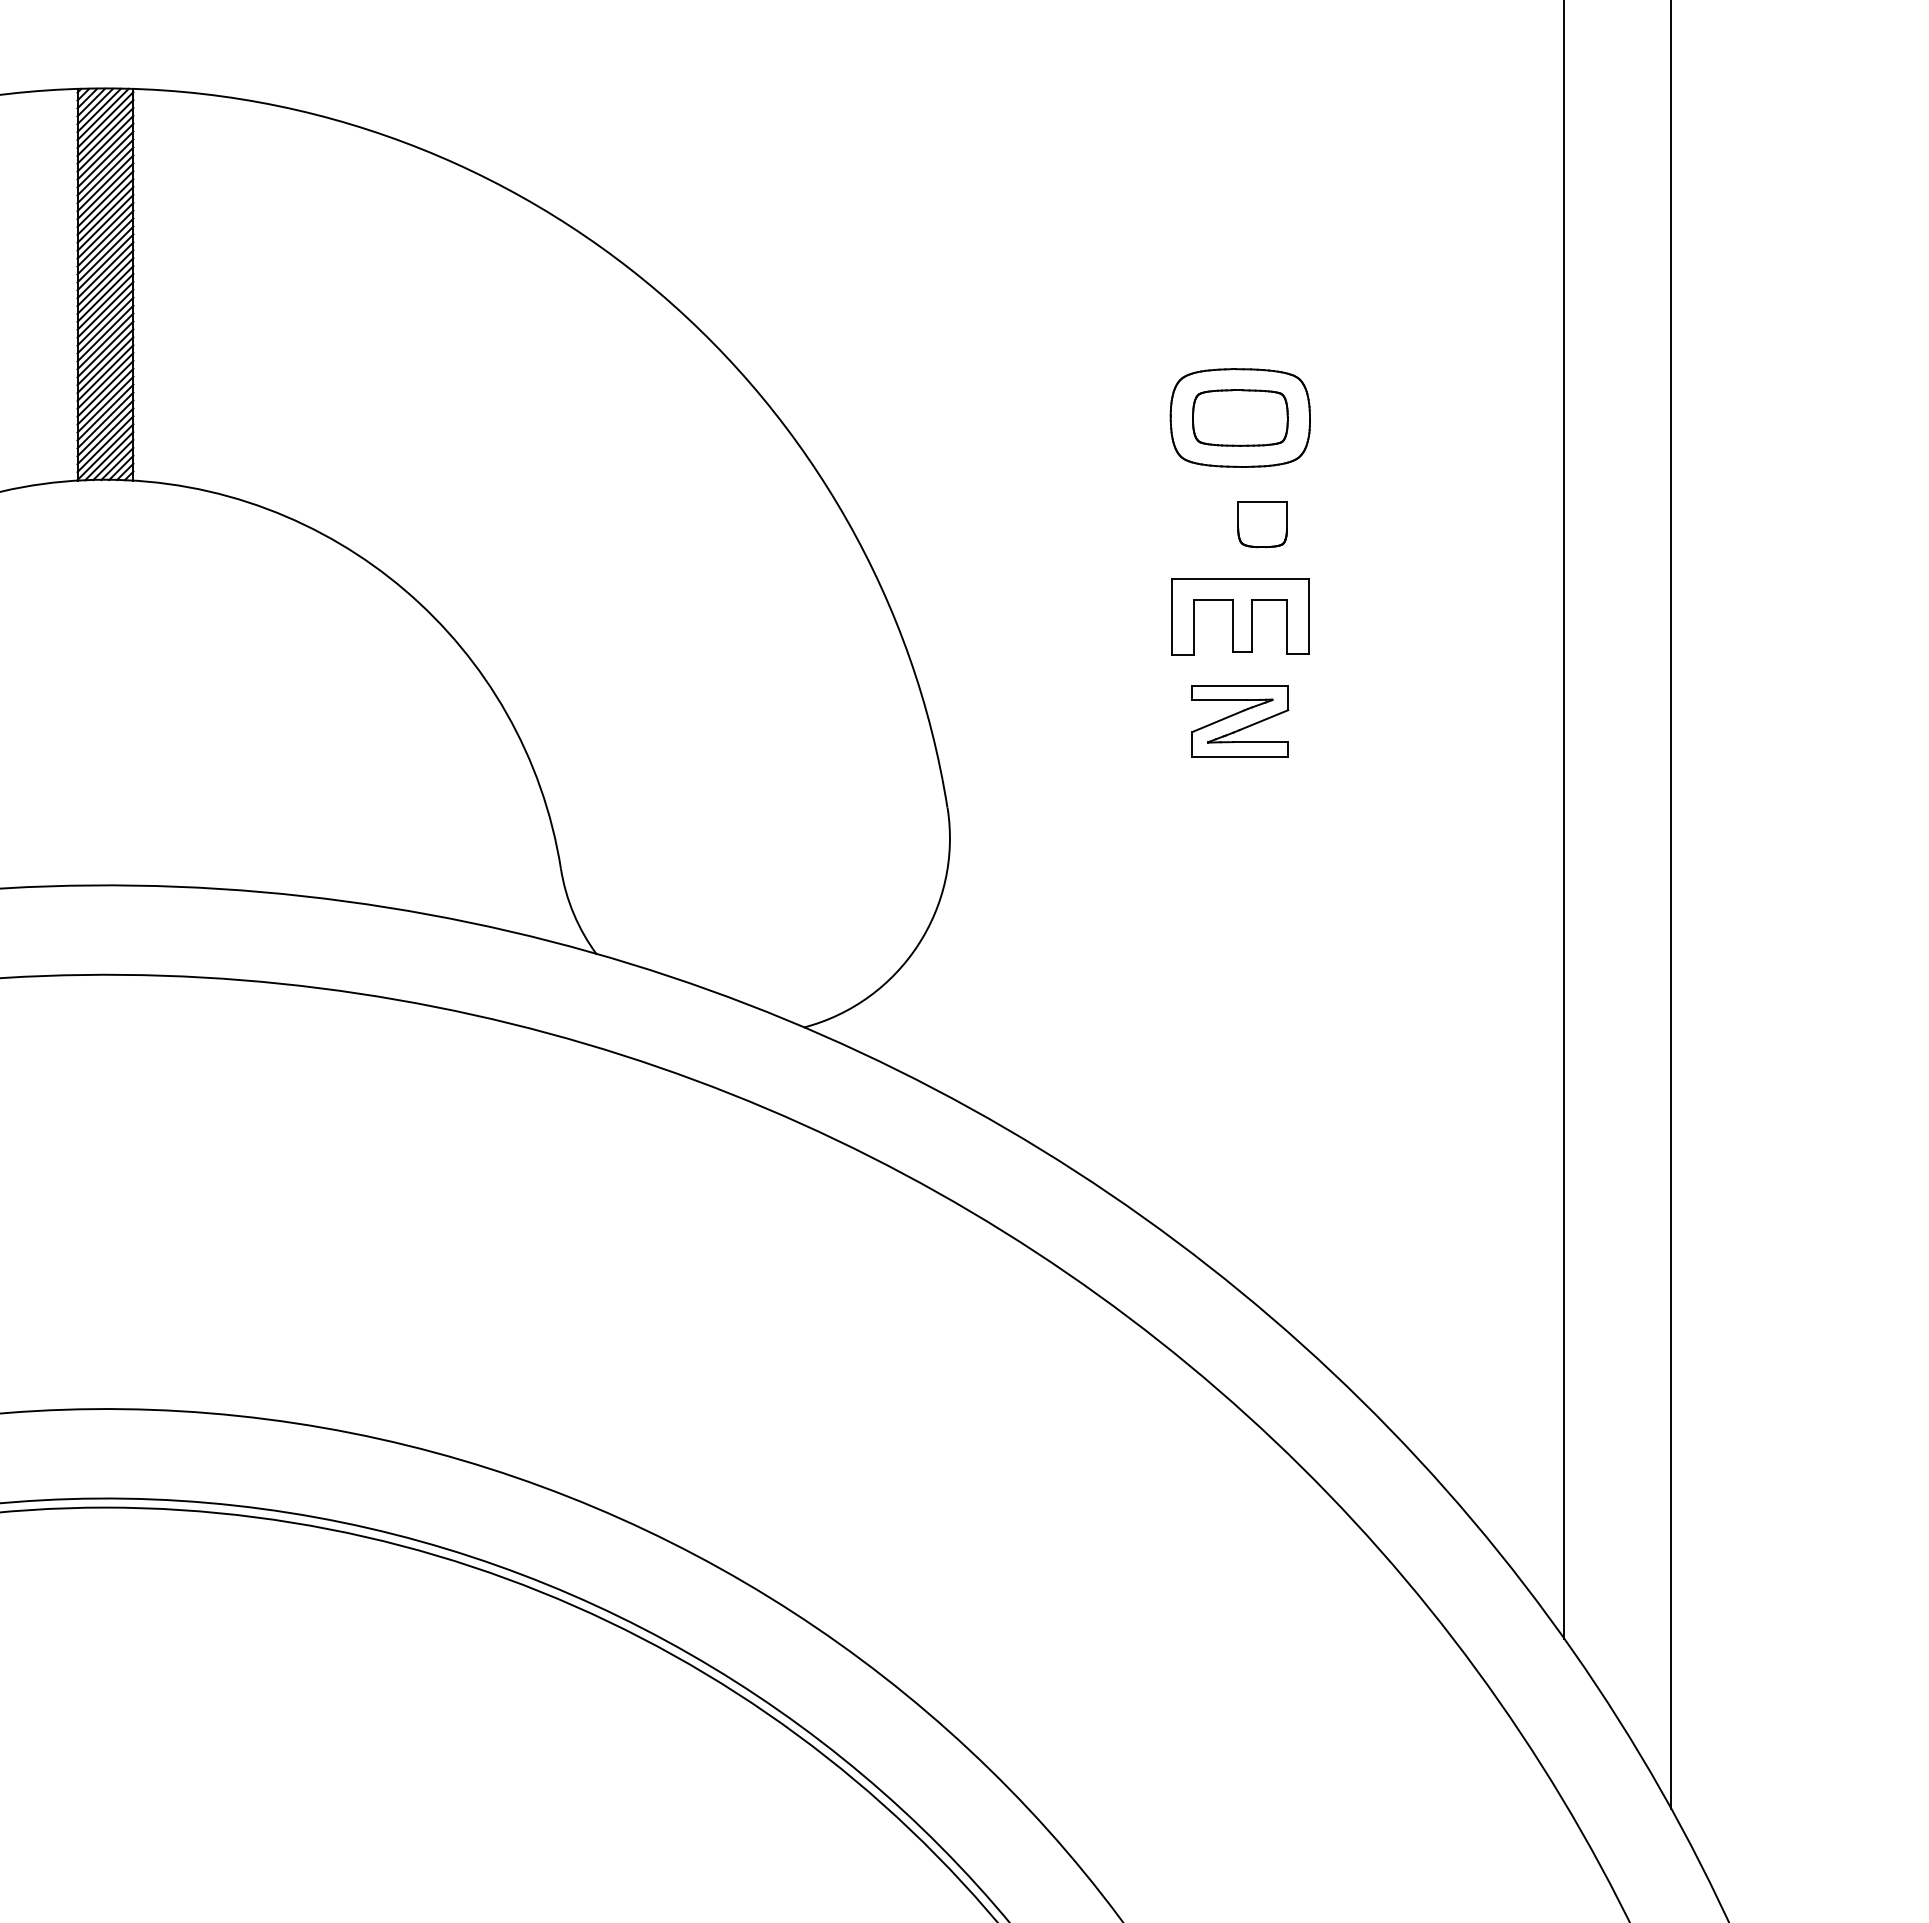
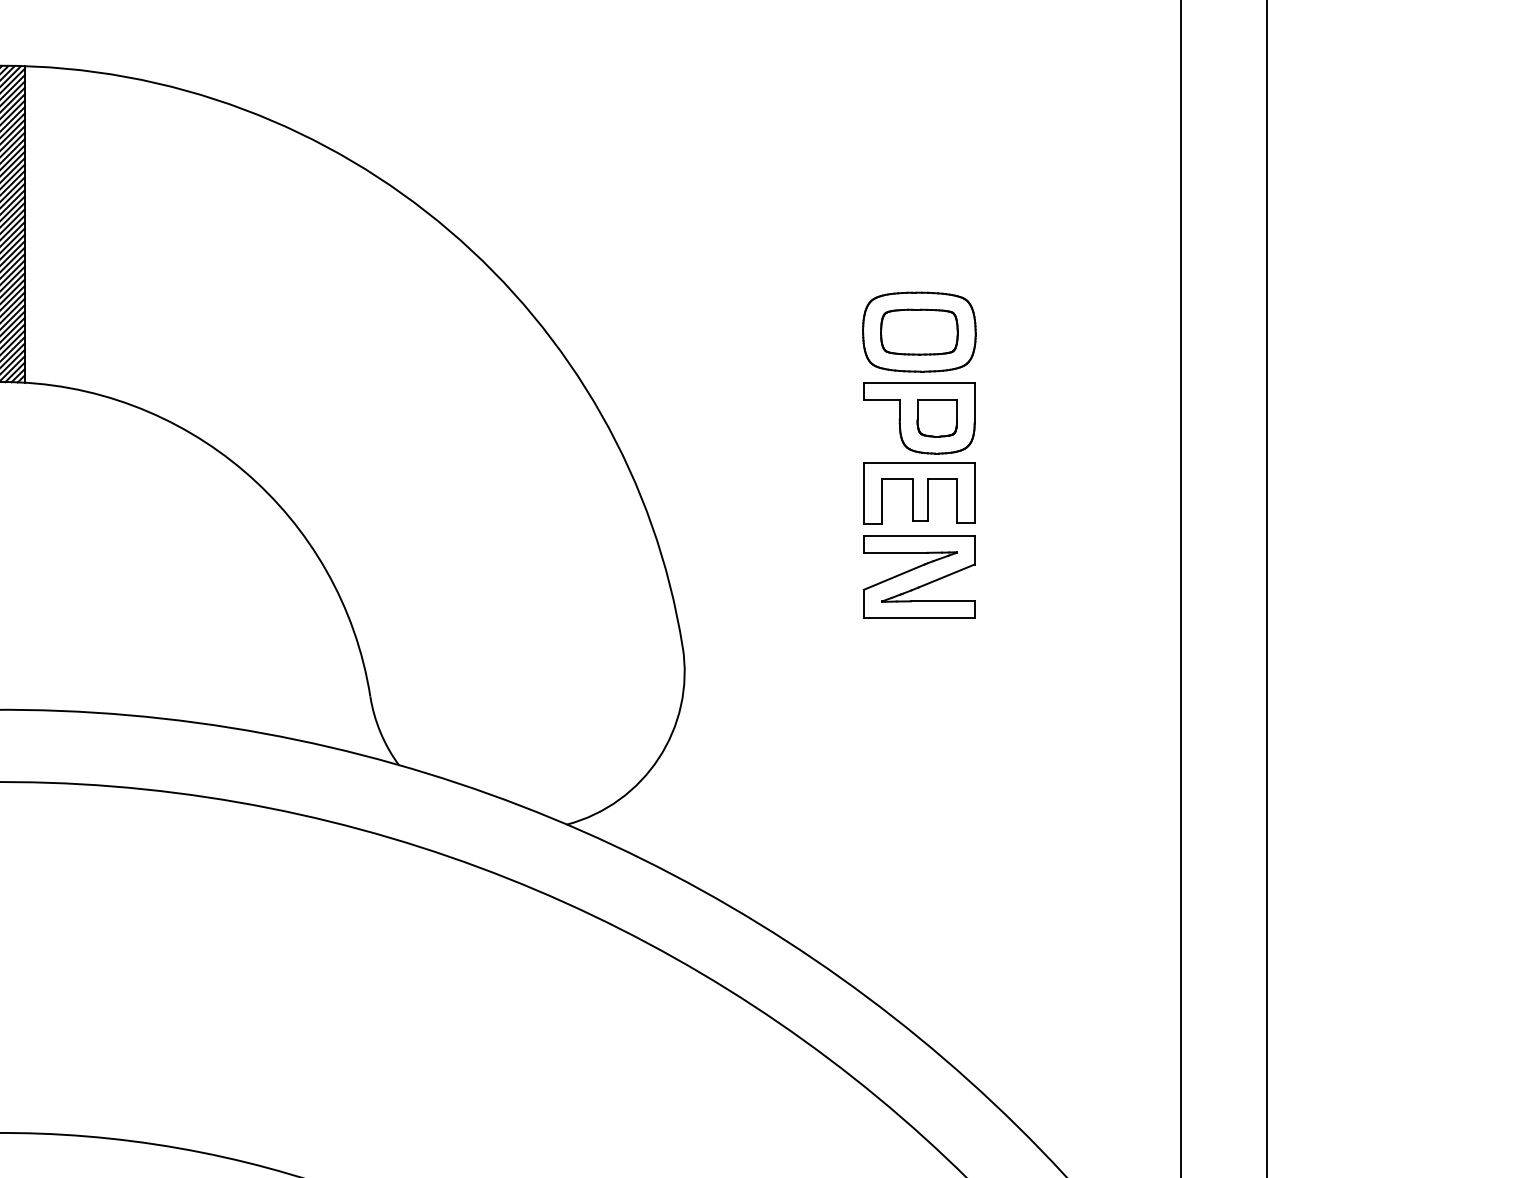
part: (1240, 524) -> (919, 418), added
part: (1239, 720) -> (918, 576), size x1.43

